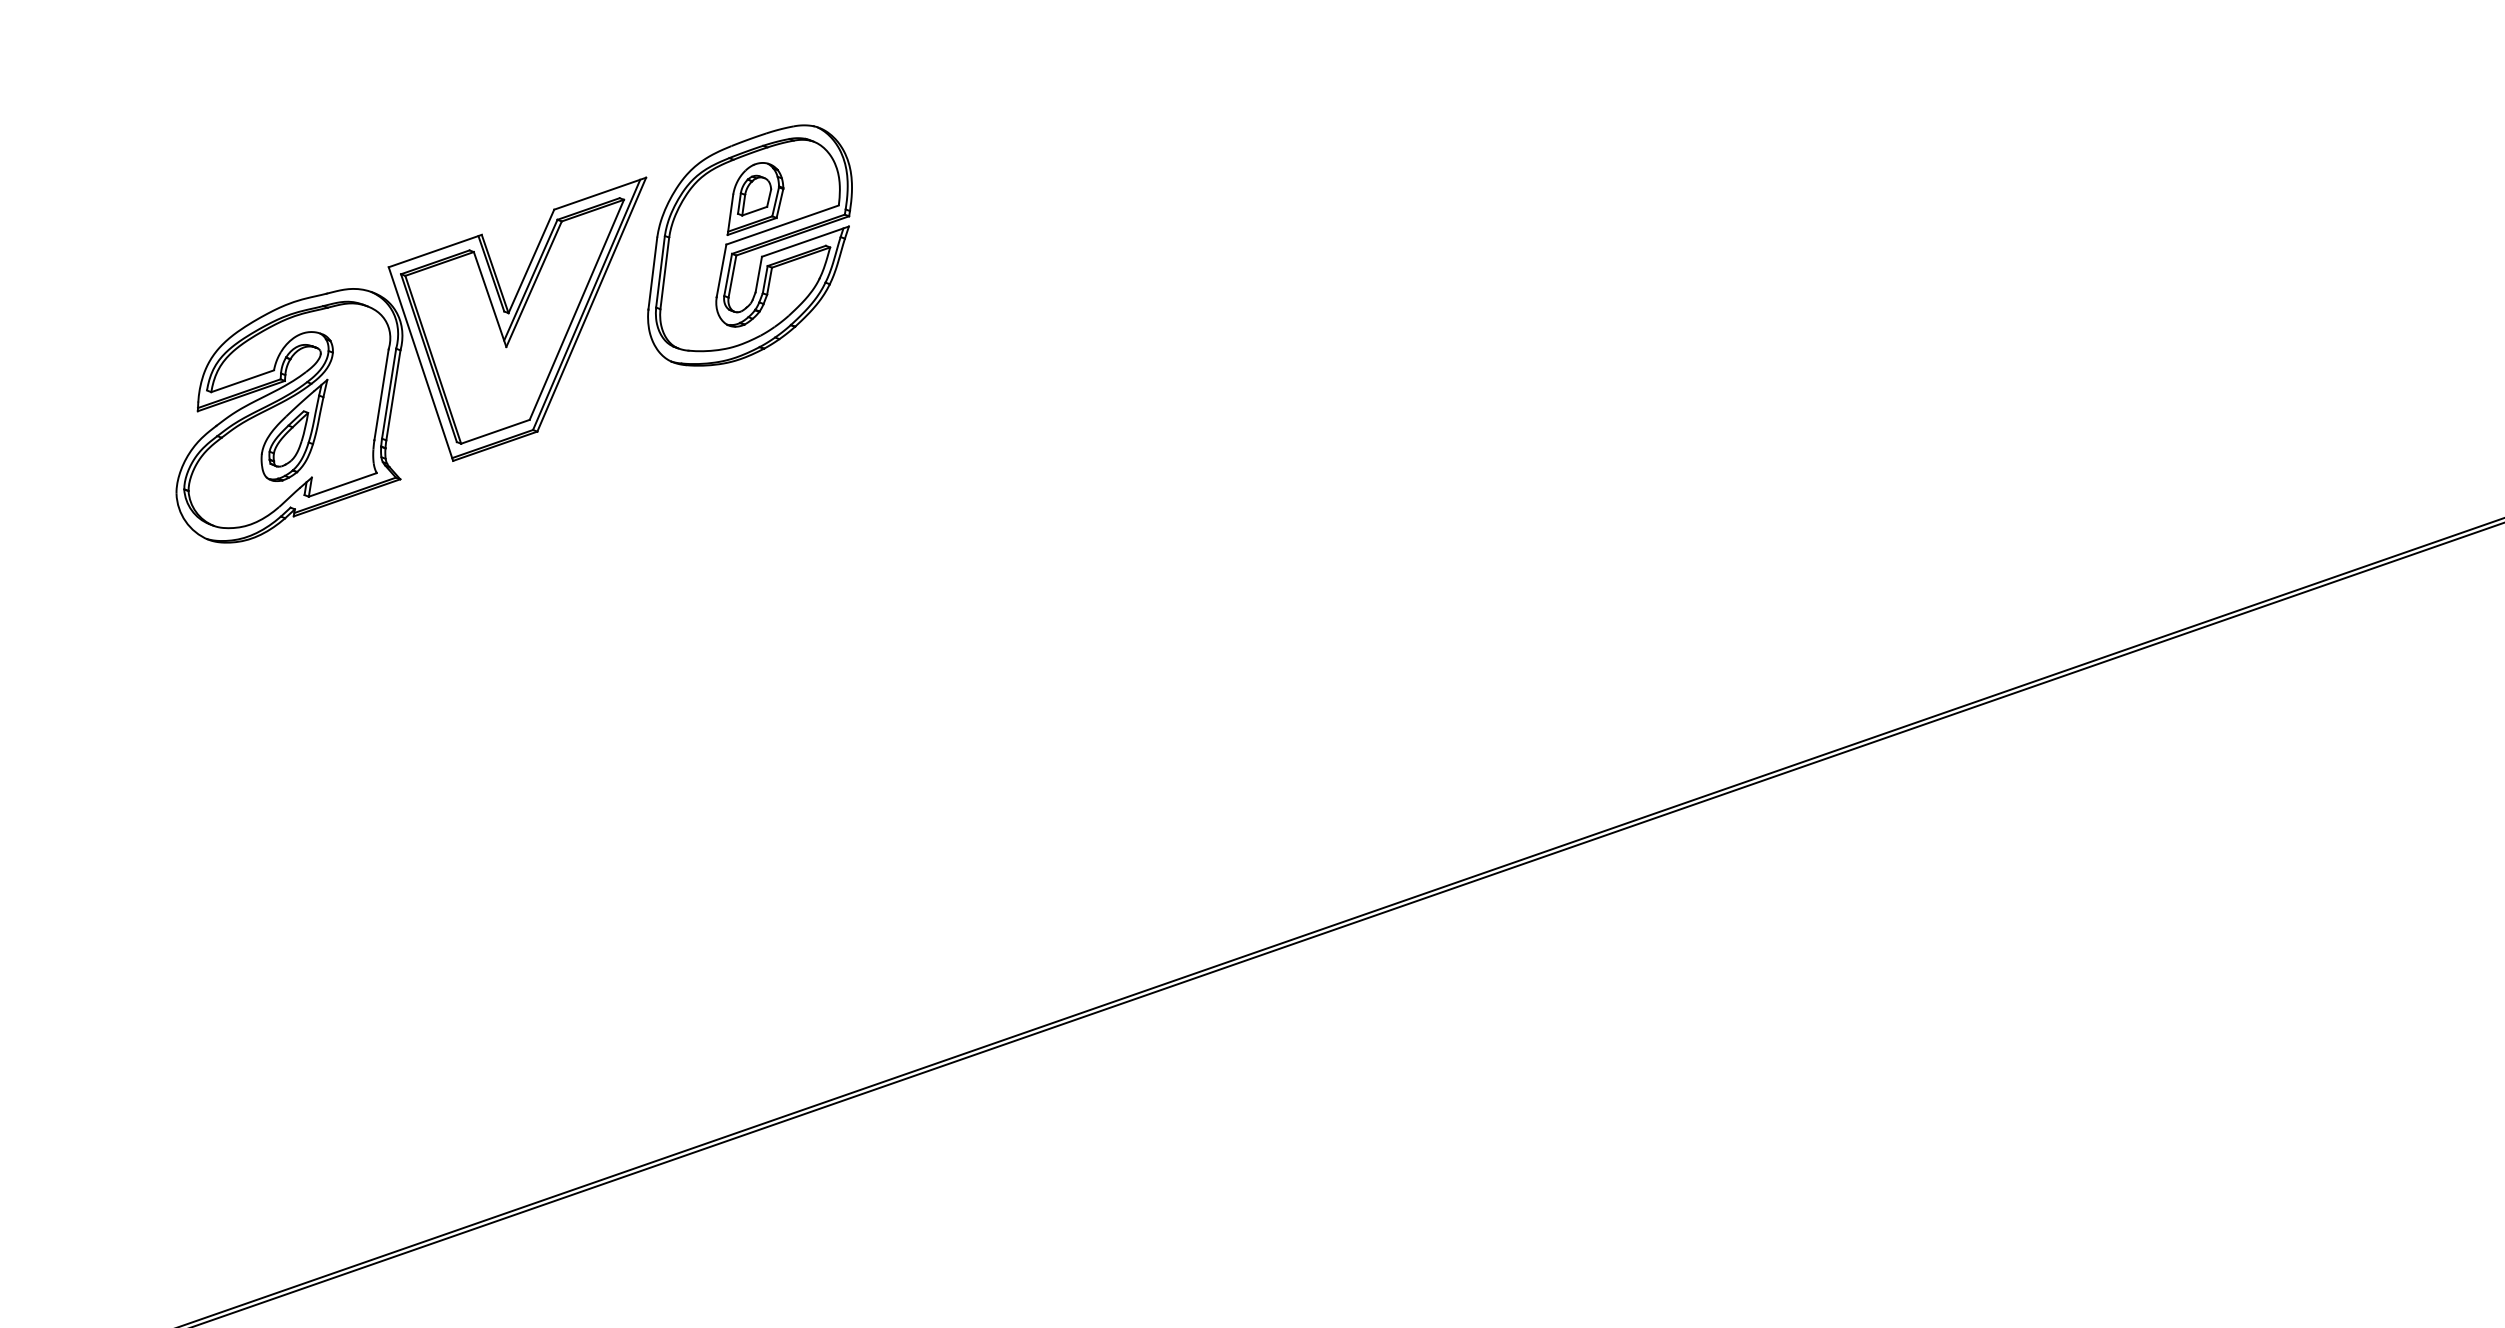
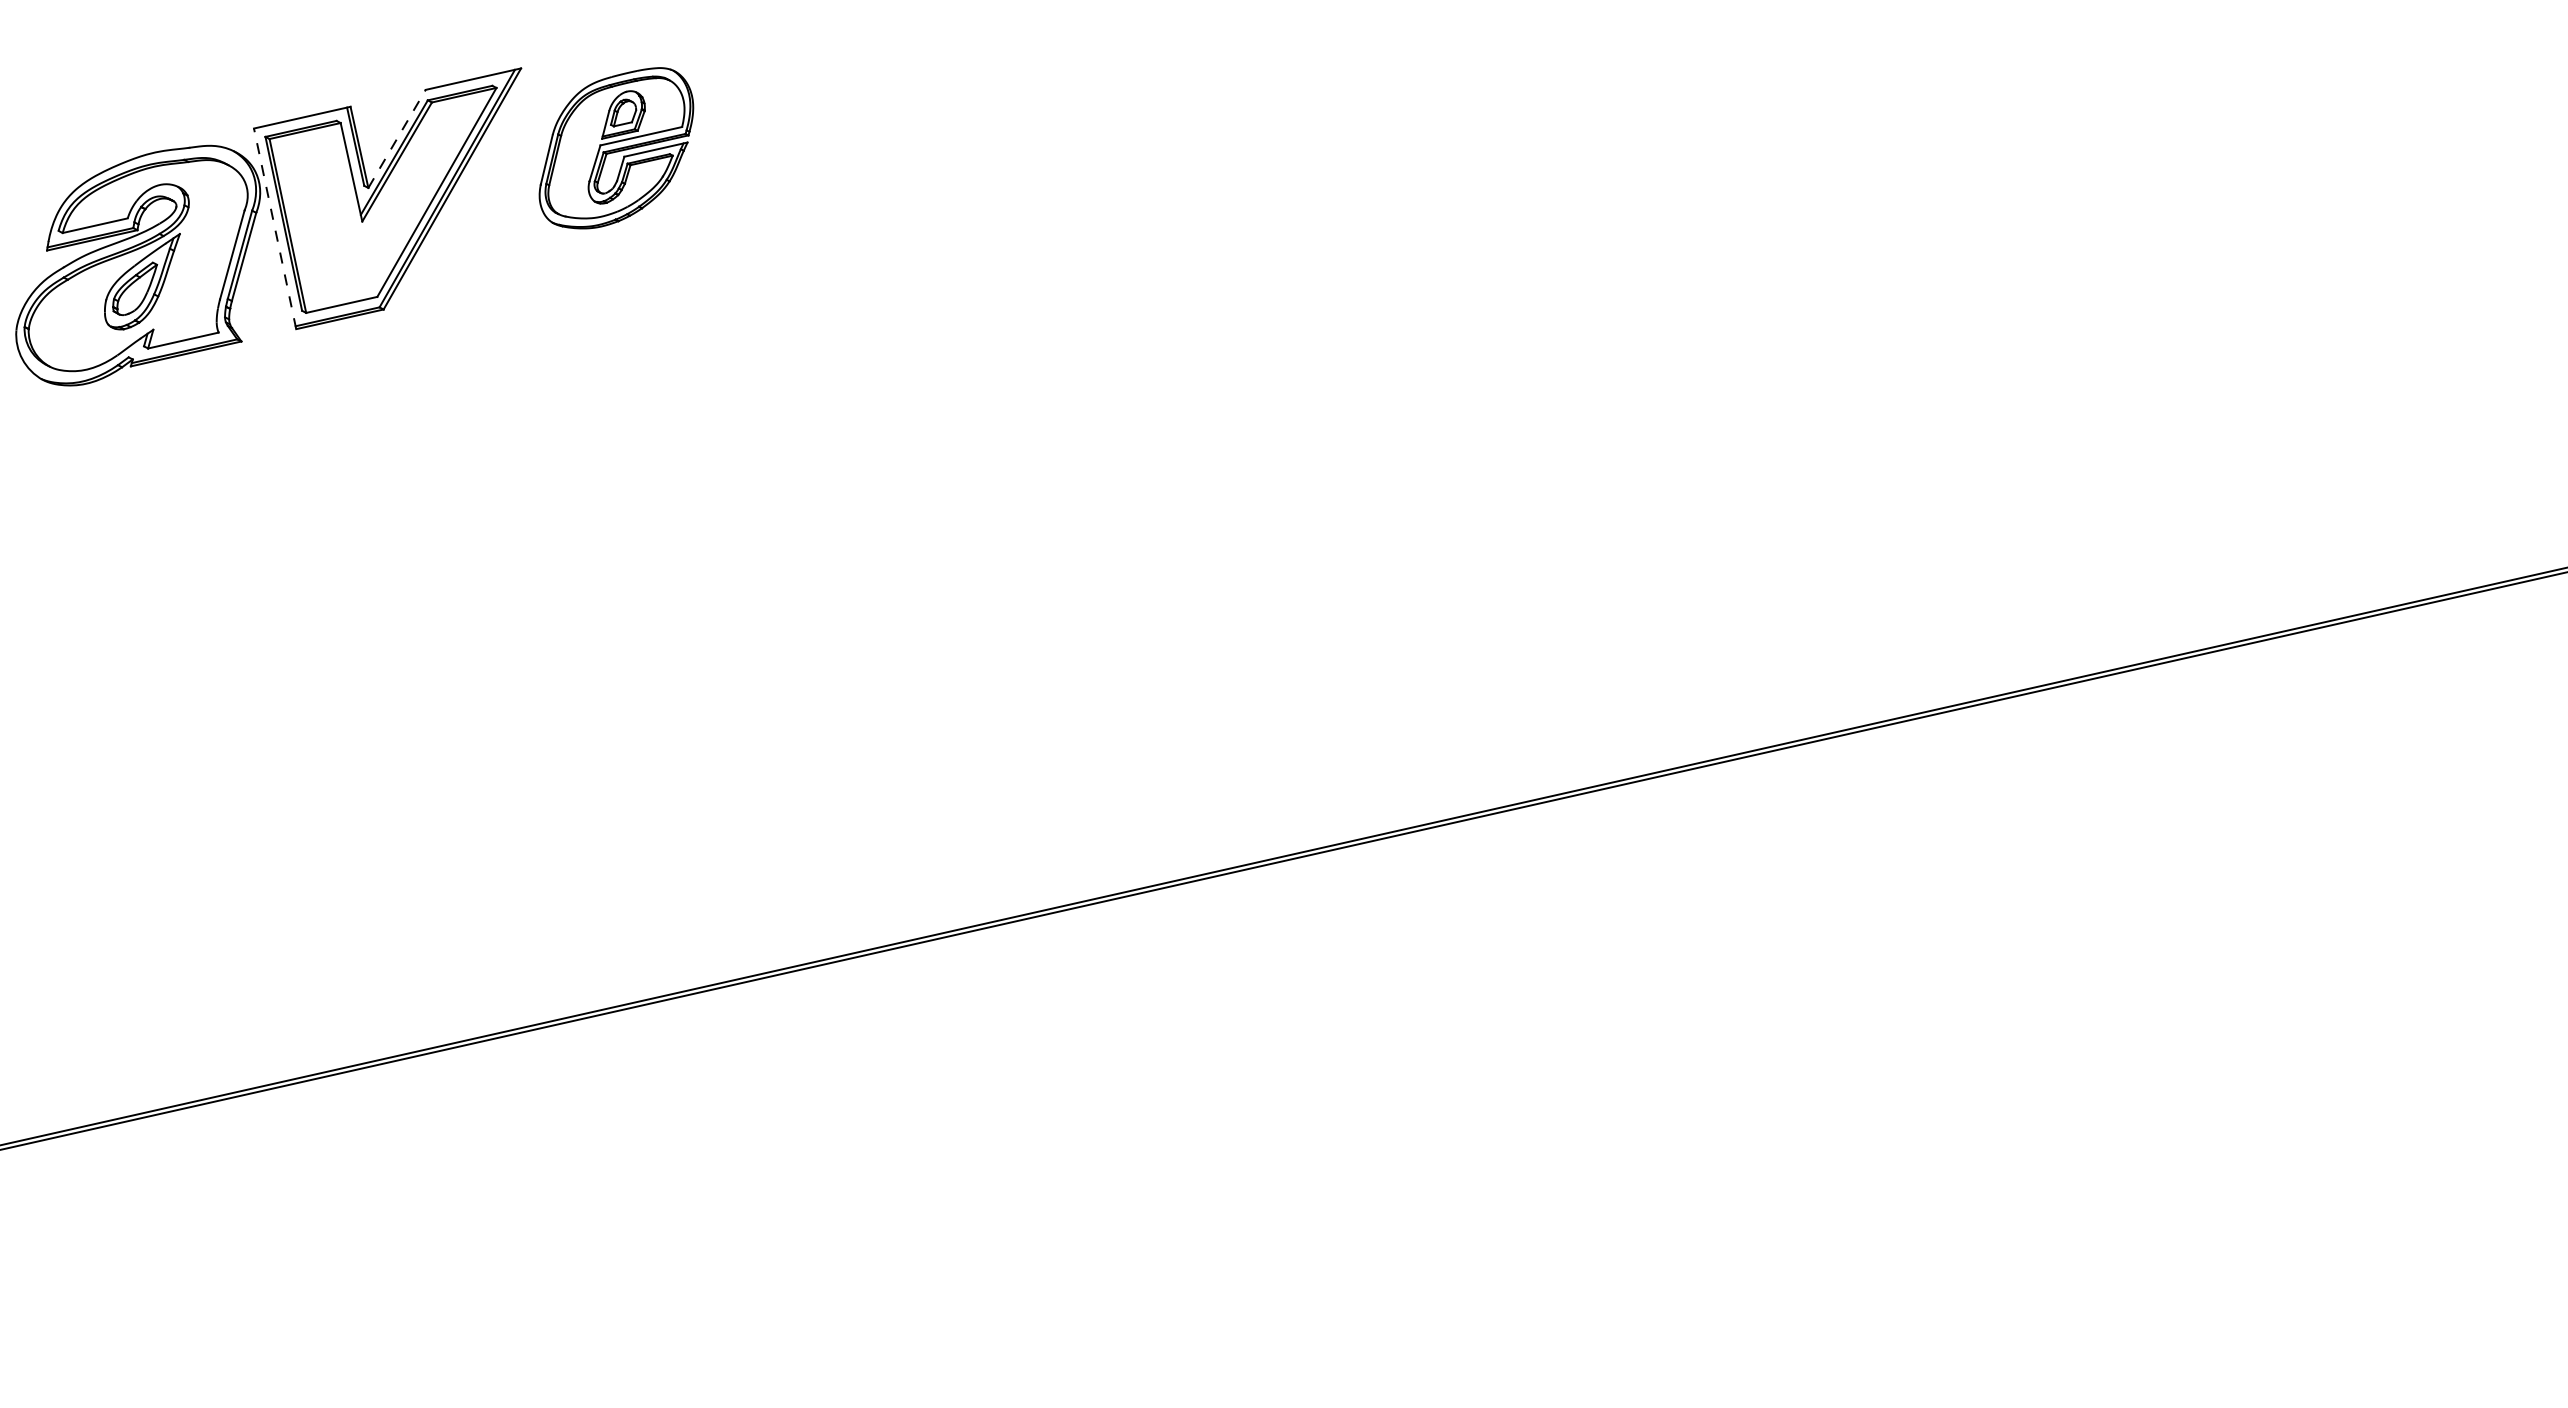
part: (749, 245) -> (616, 147), size x0.7
line: (531, 260) -> (397, 138), solid -> dashed
line: (421, 363) -> (275, 228), solid -> dashed

